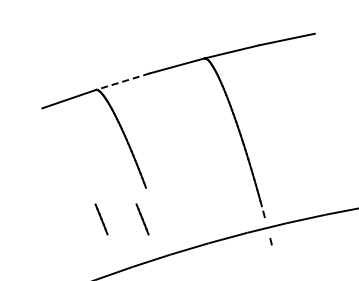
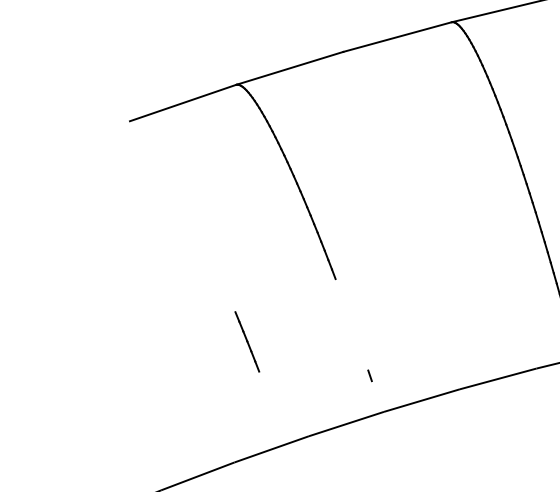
line: (123, 81) -> (290, 68), dashed -> solid
line: (142, 219) -> (328, 342), removed
line: (163, 236) -> (370, 375), added

